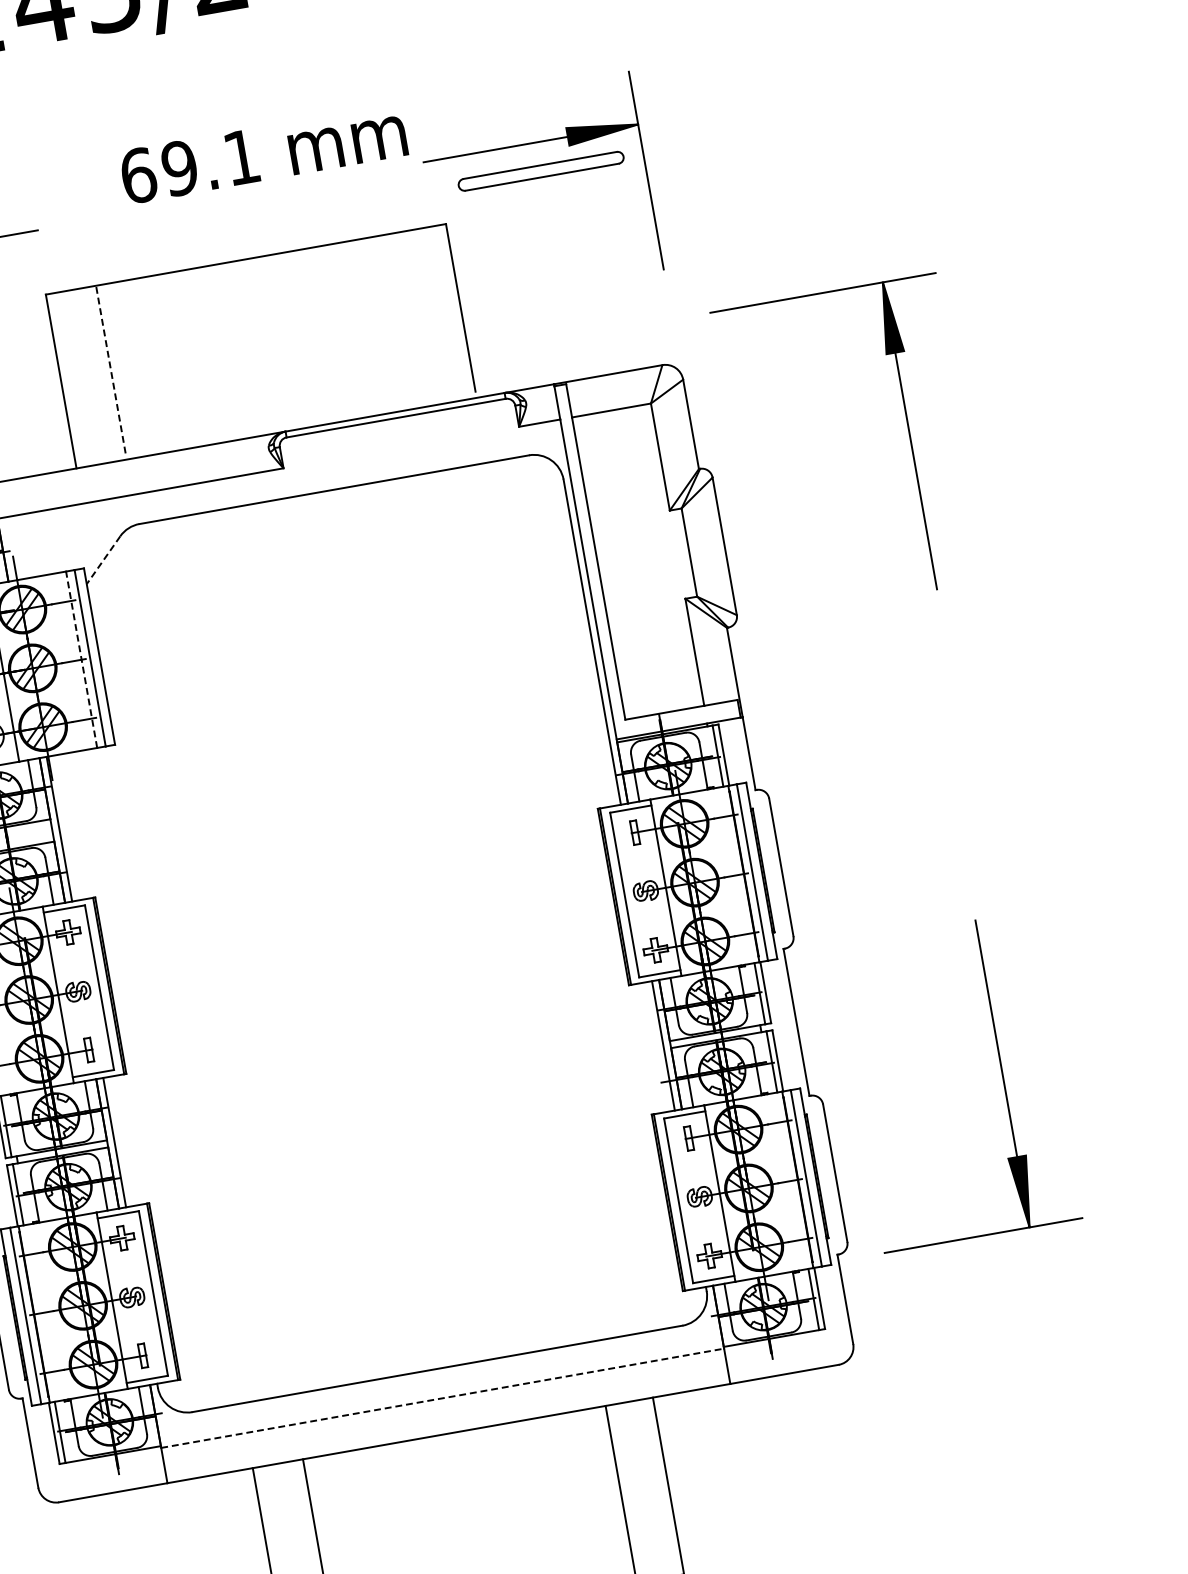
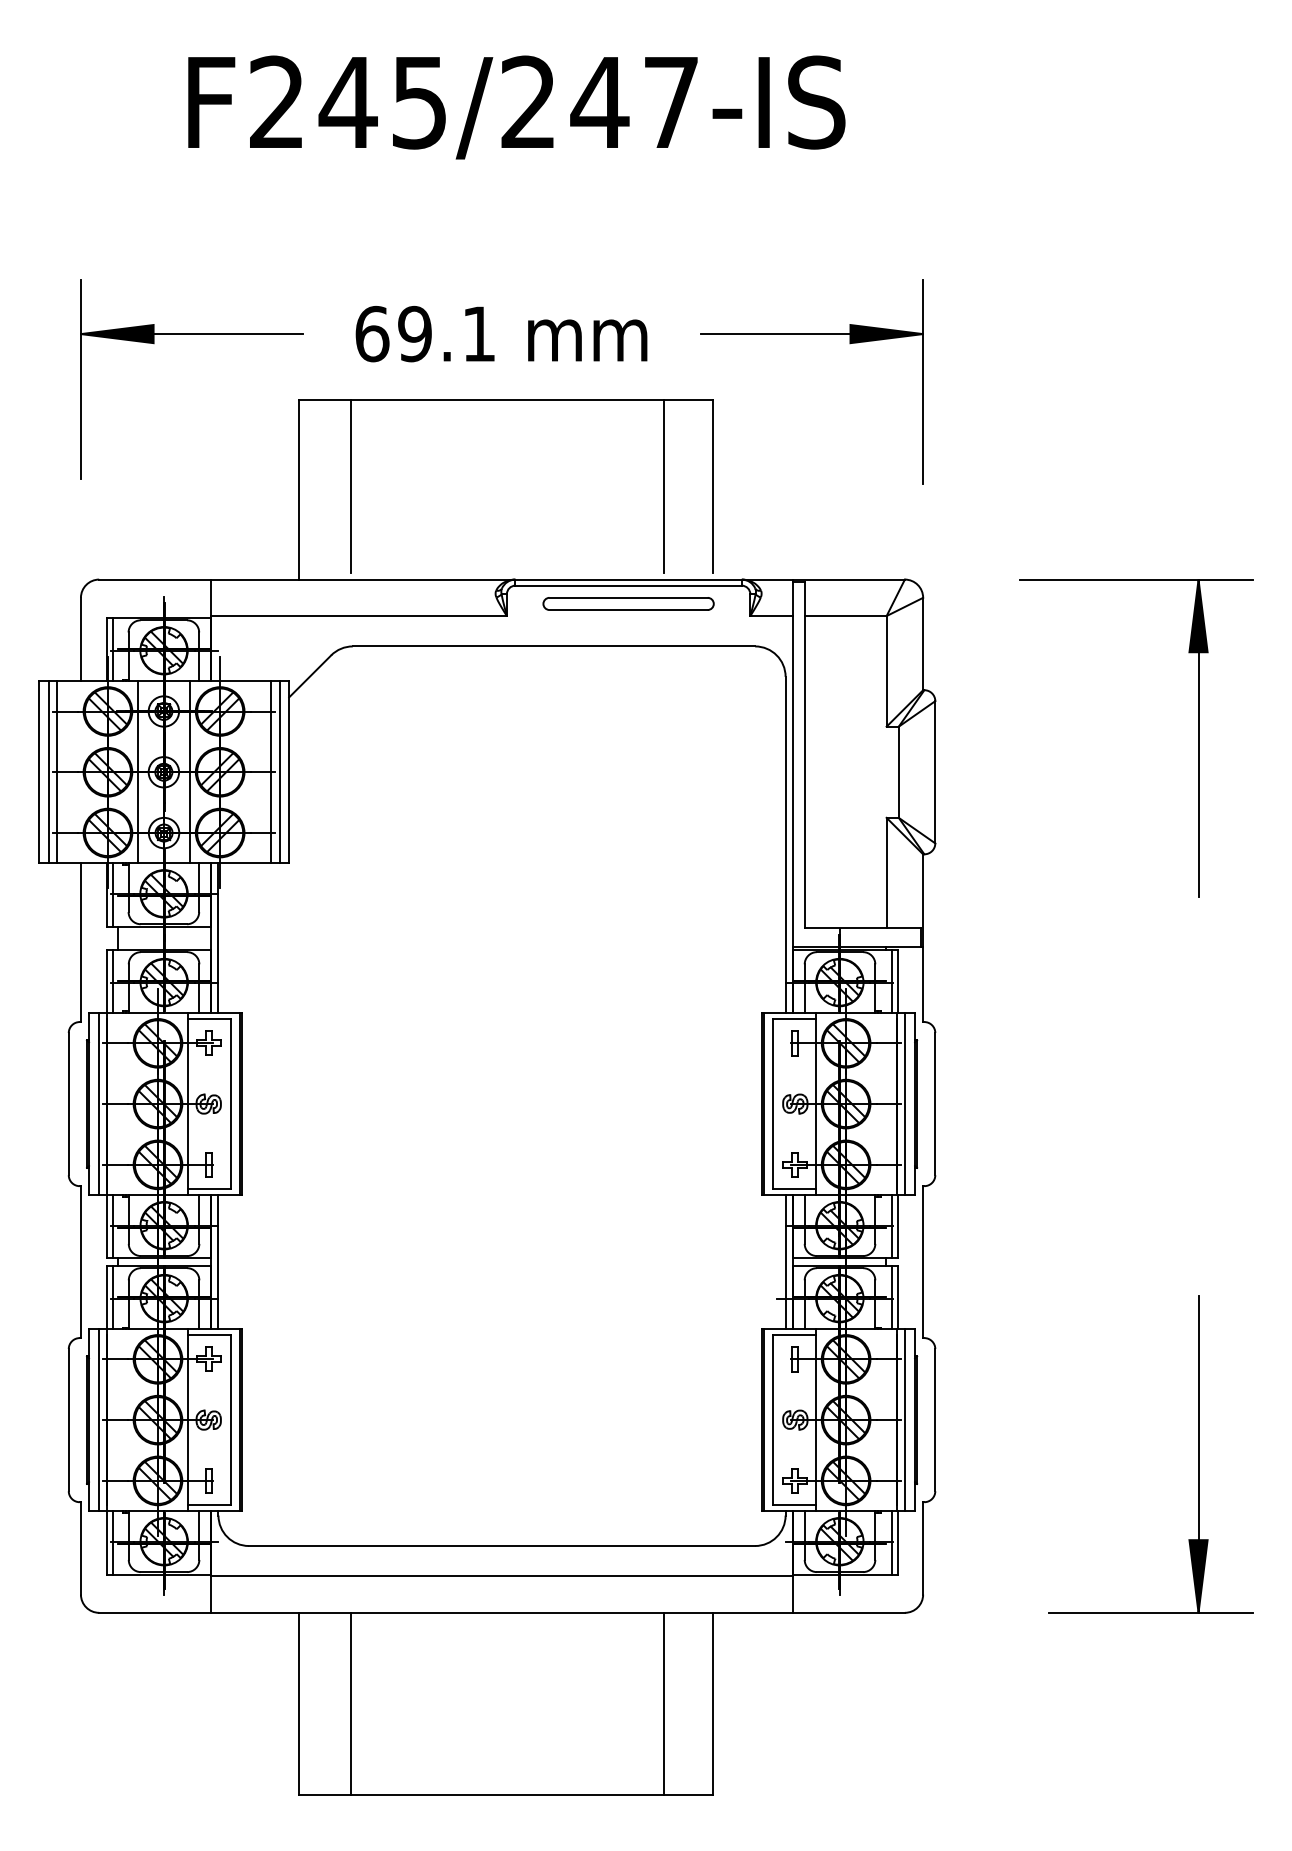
text: (263, 154) -> (501, 334), moved
part: (540, 170) -> (628, 603), moved
line: (413, 316) -> (664, 486), added
line: (111, 369) -> (351, 486), dashed -> solid
part: (909, 436) -> (1198, 738), moved
line: (103, 560) -> (310, 676), dashed -> solid
line: (81, 659) -> (270, 771), dashed -> solid
part: (1002, 1074) -> (1198, 1454), moved
line: (443, 1398) -> (502, 1576), dashed -> solid

